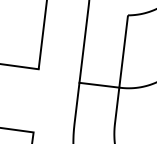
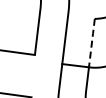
line: (123, 50) -> (91, 42), solid -> dashed

